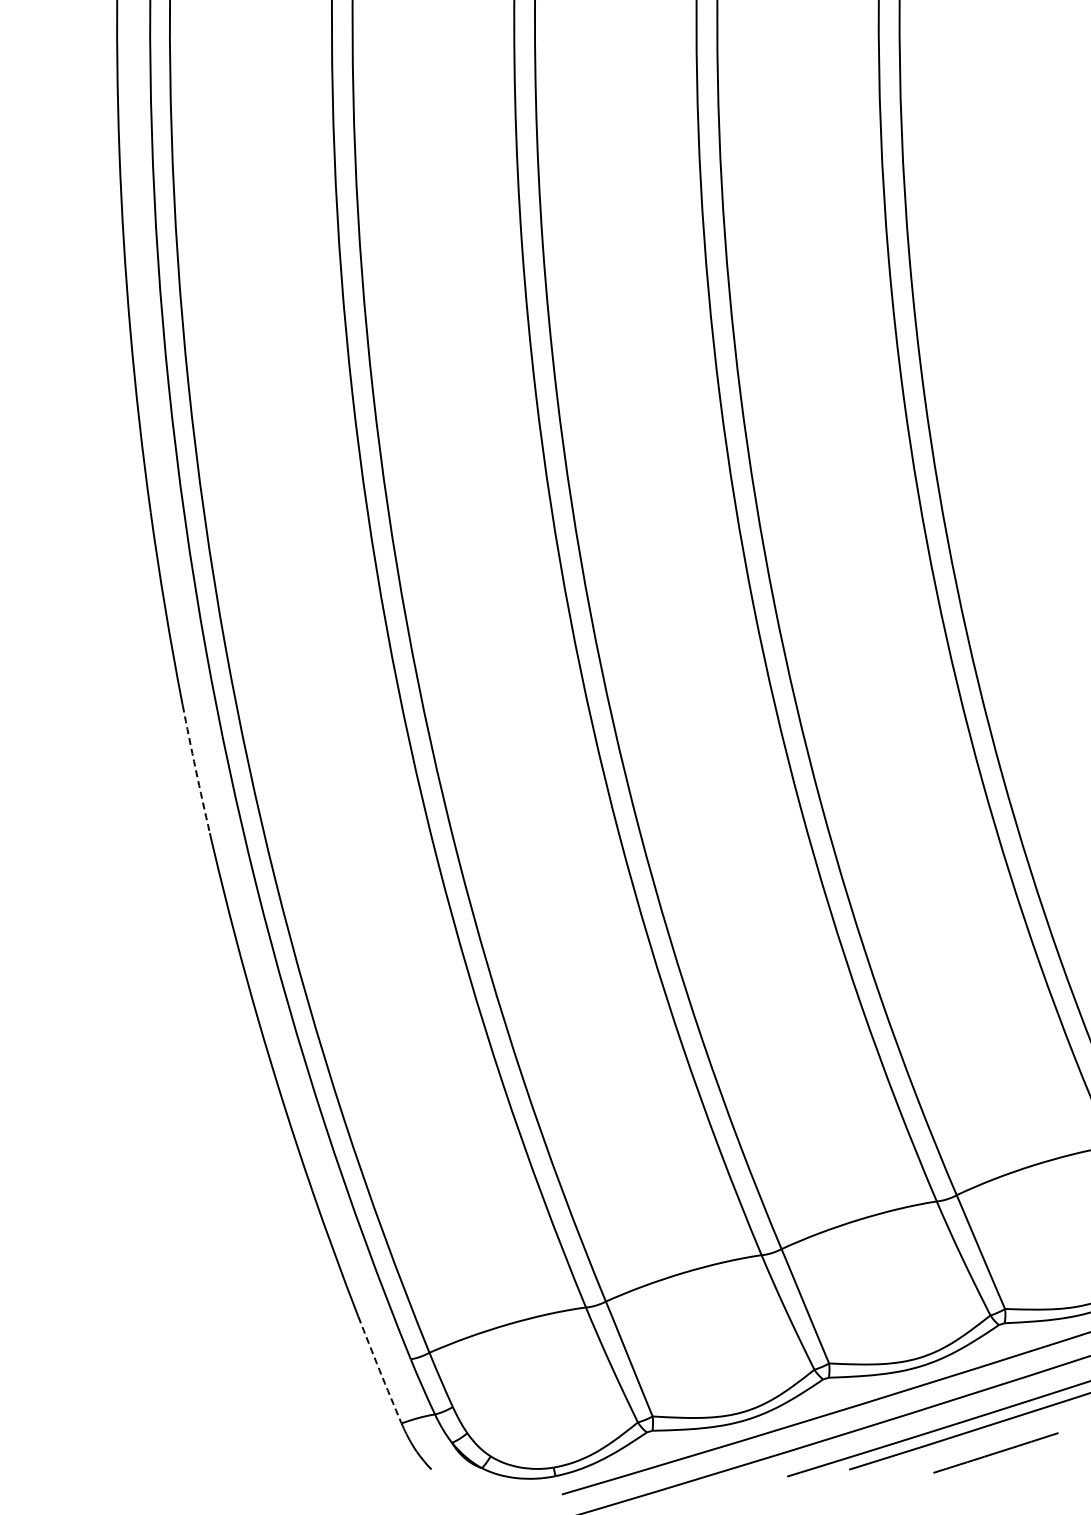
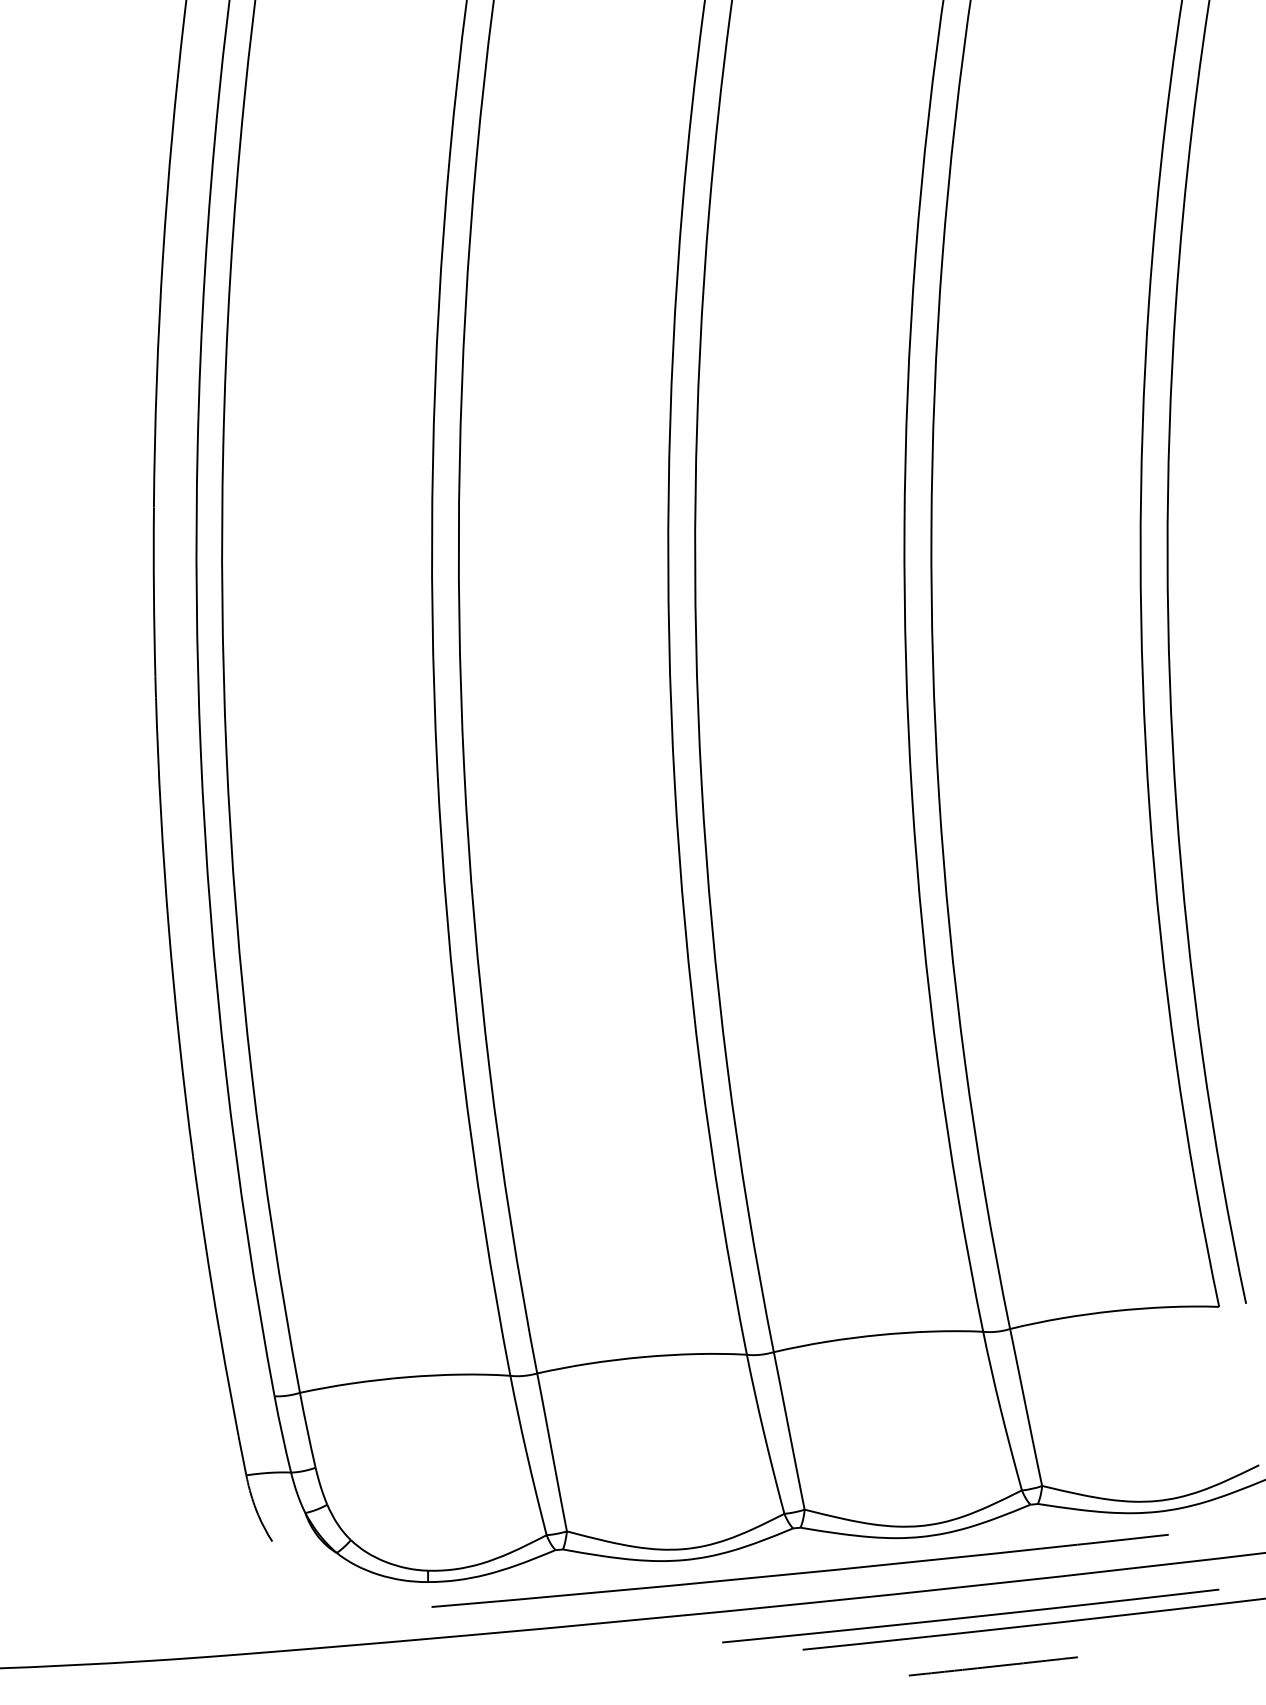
arc: (195, 769) -> (153, 591), dashed -> solid
arc: (379, 1370) -> (231, 1402), dashed -> solid

